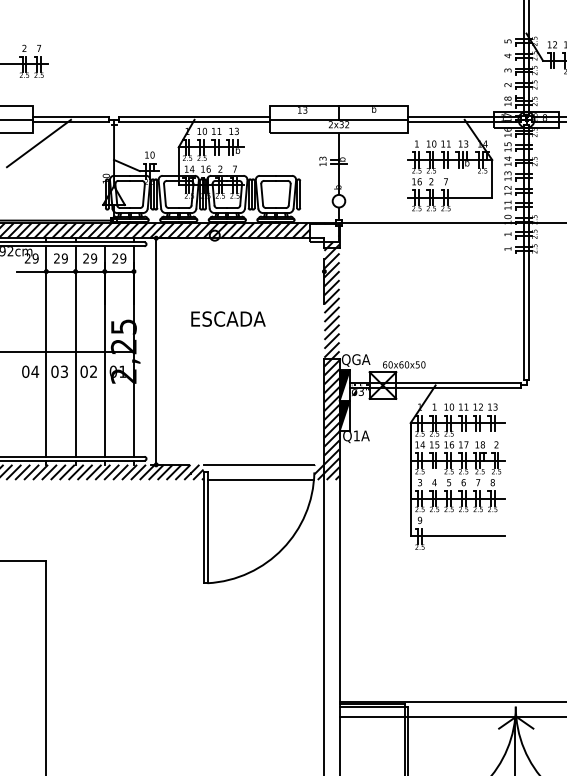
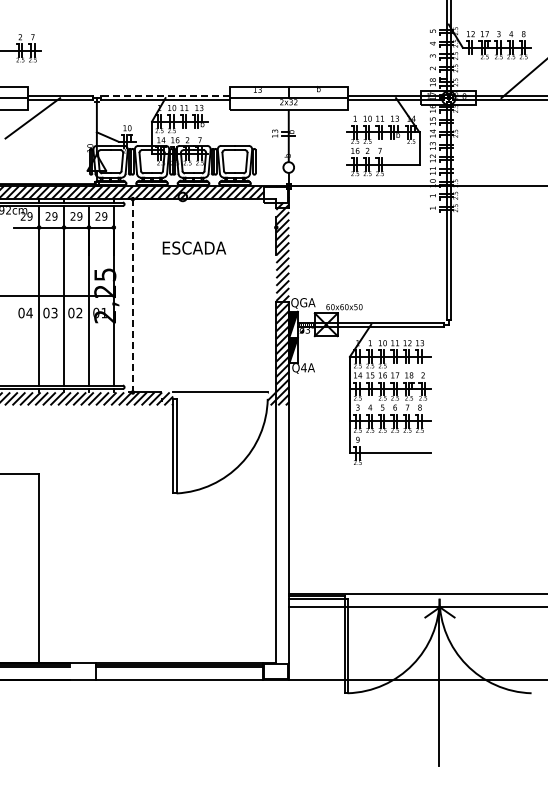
line: (194, 116) -> (165, 95), solid -> dashed
text: (228, 318) -> (194, 247), moved
line: (155, 351) -> (132, 295), solid -> dashed
text: (356, 435) -> (303, 367), Q1A -> Q4A
line: (260, 480) -> (221, 405), removed

